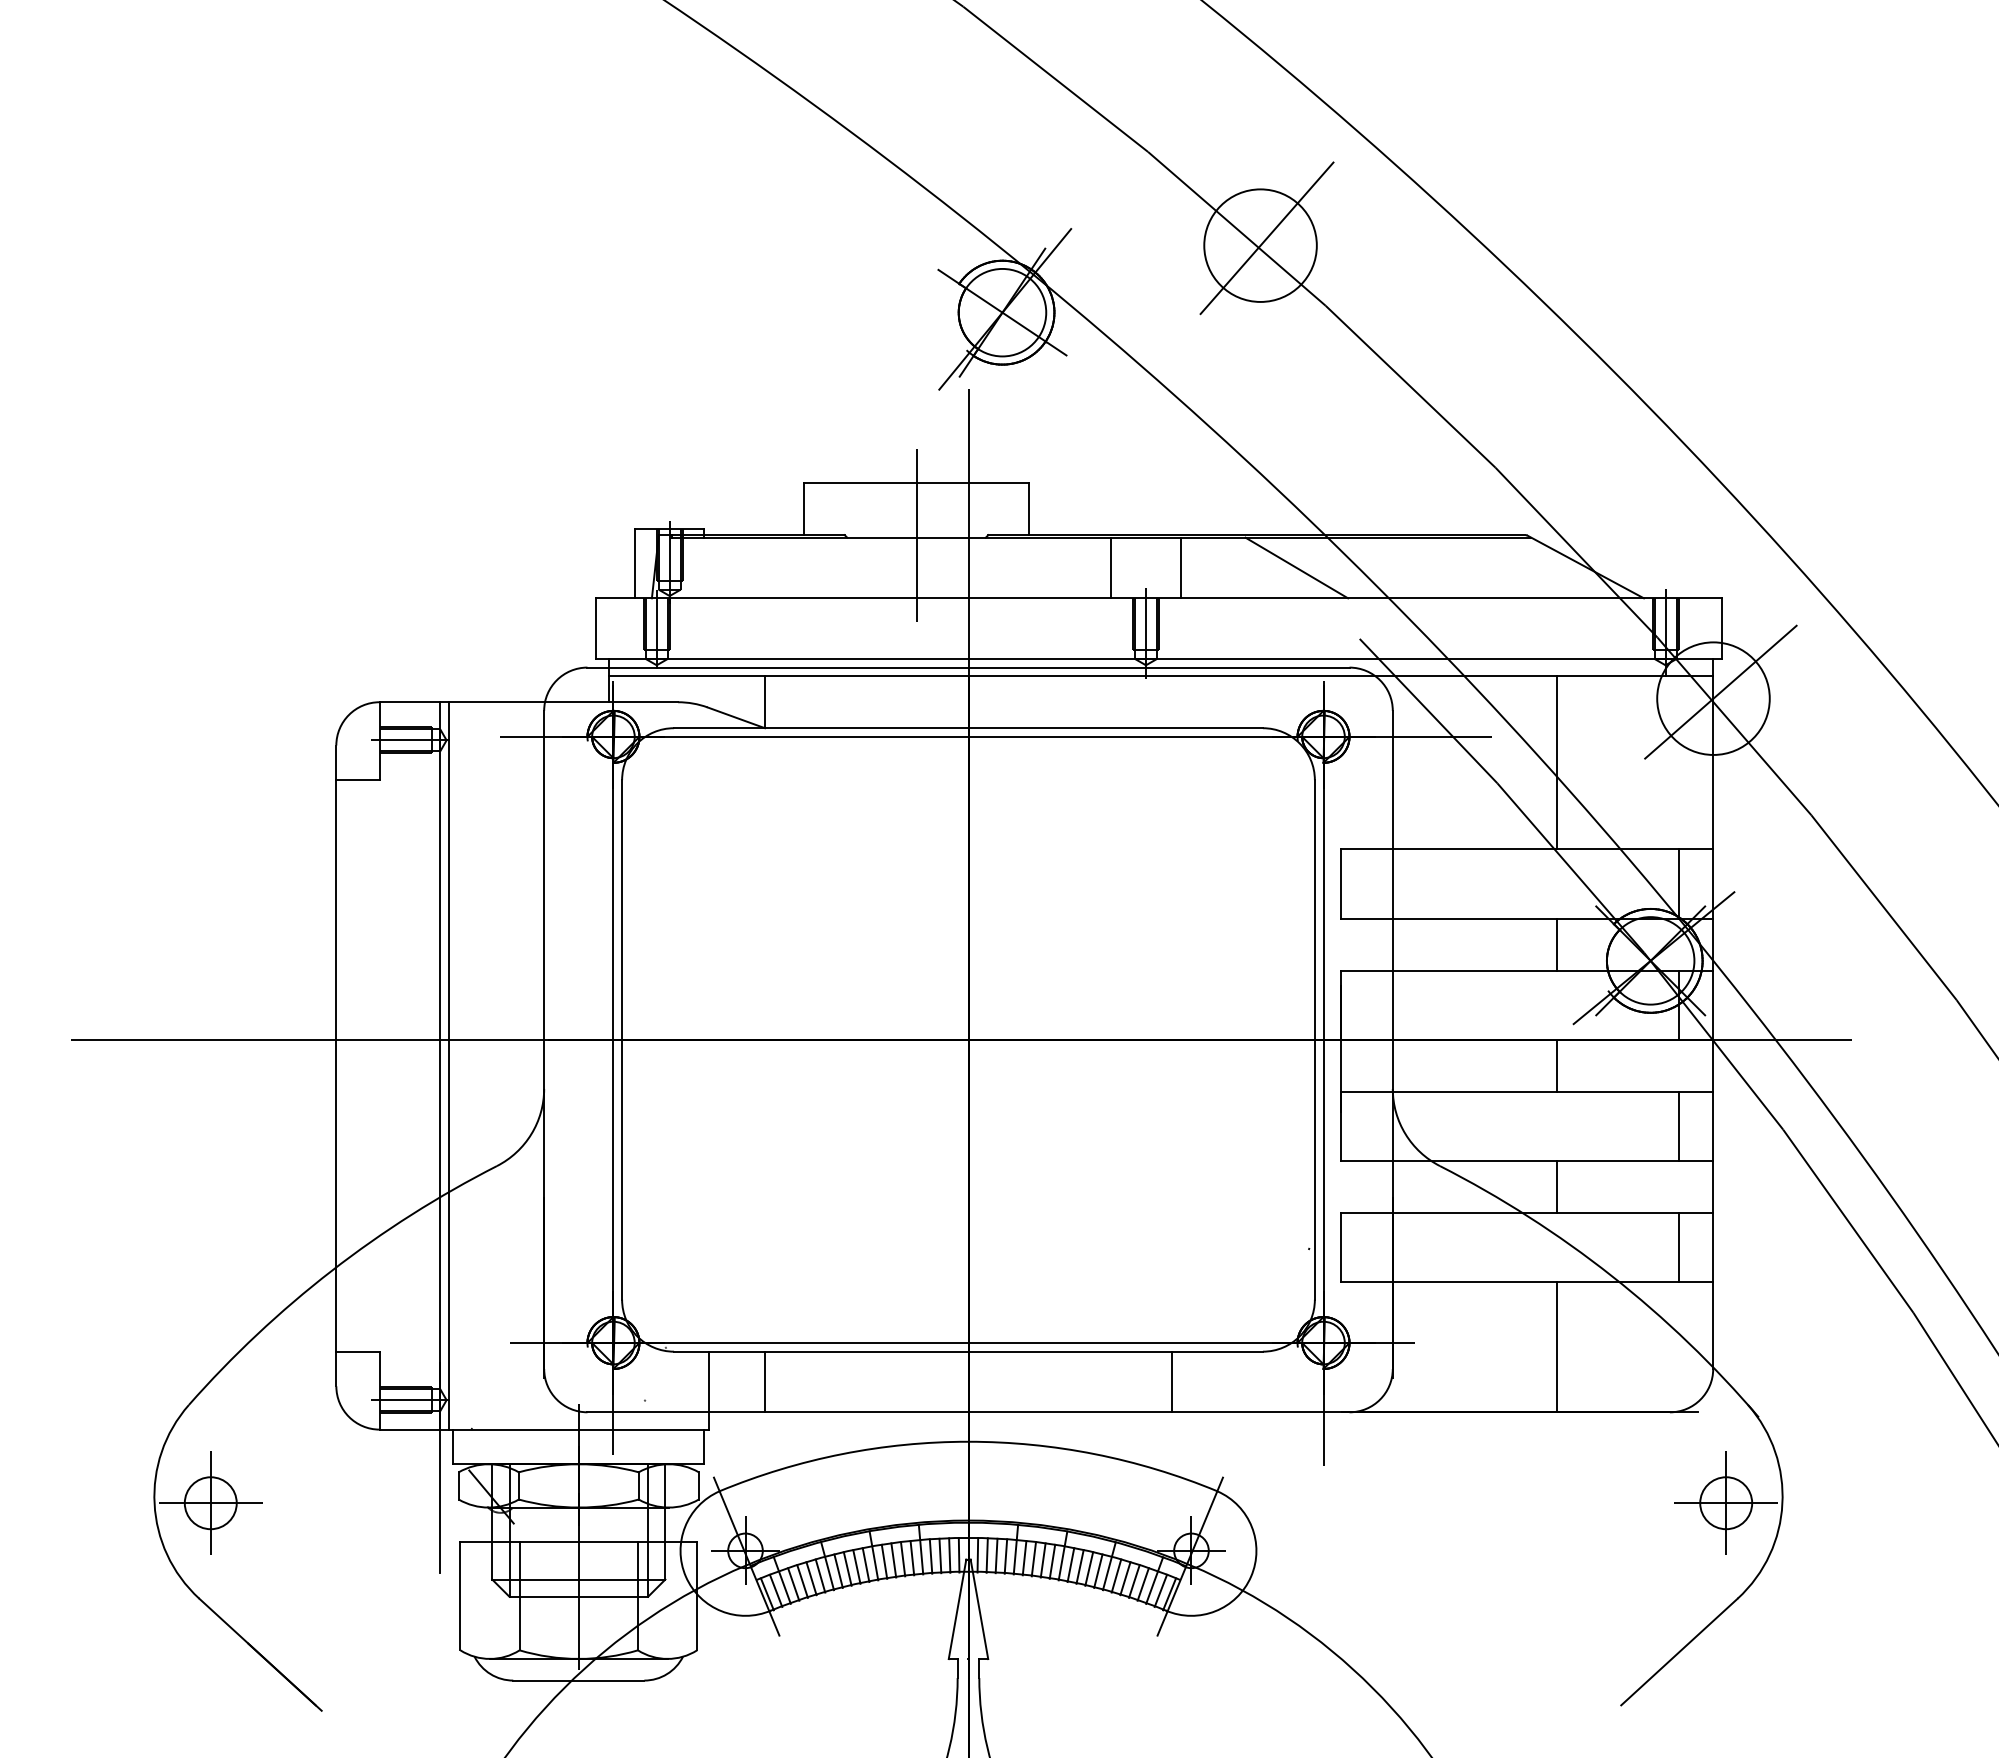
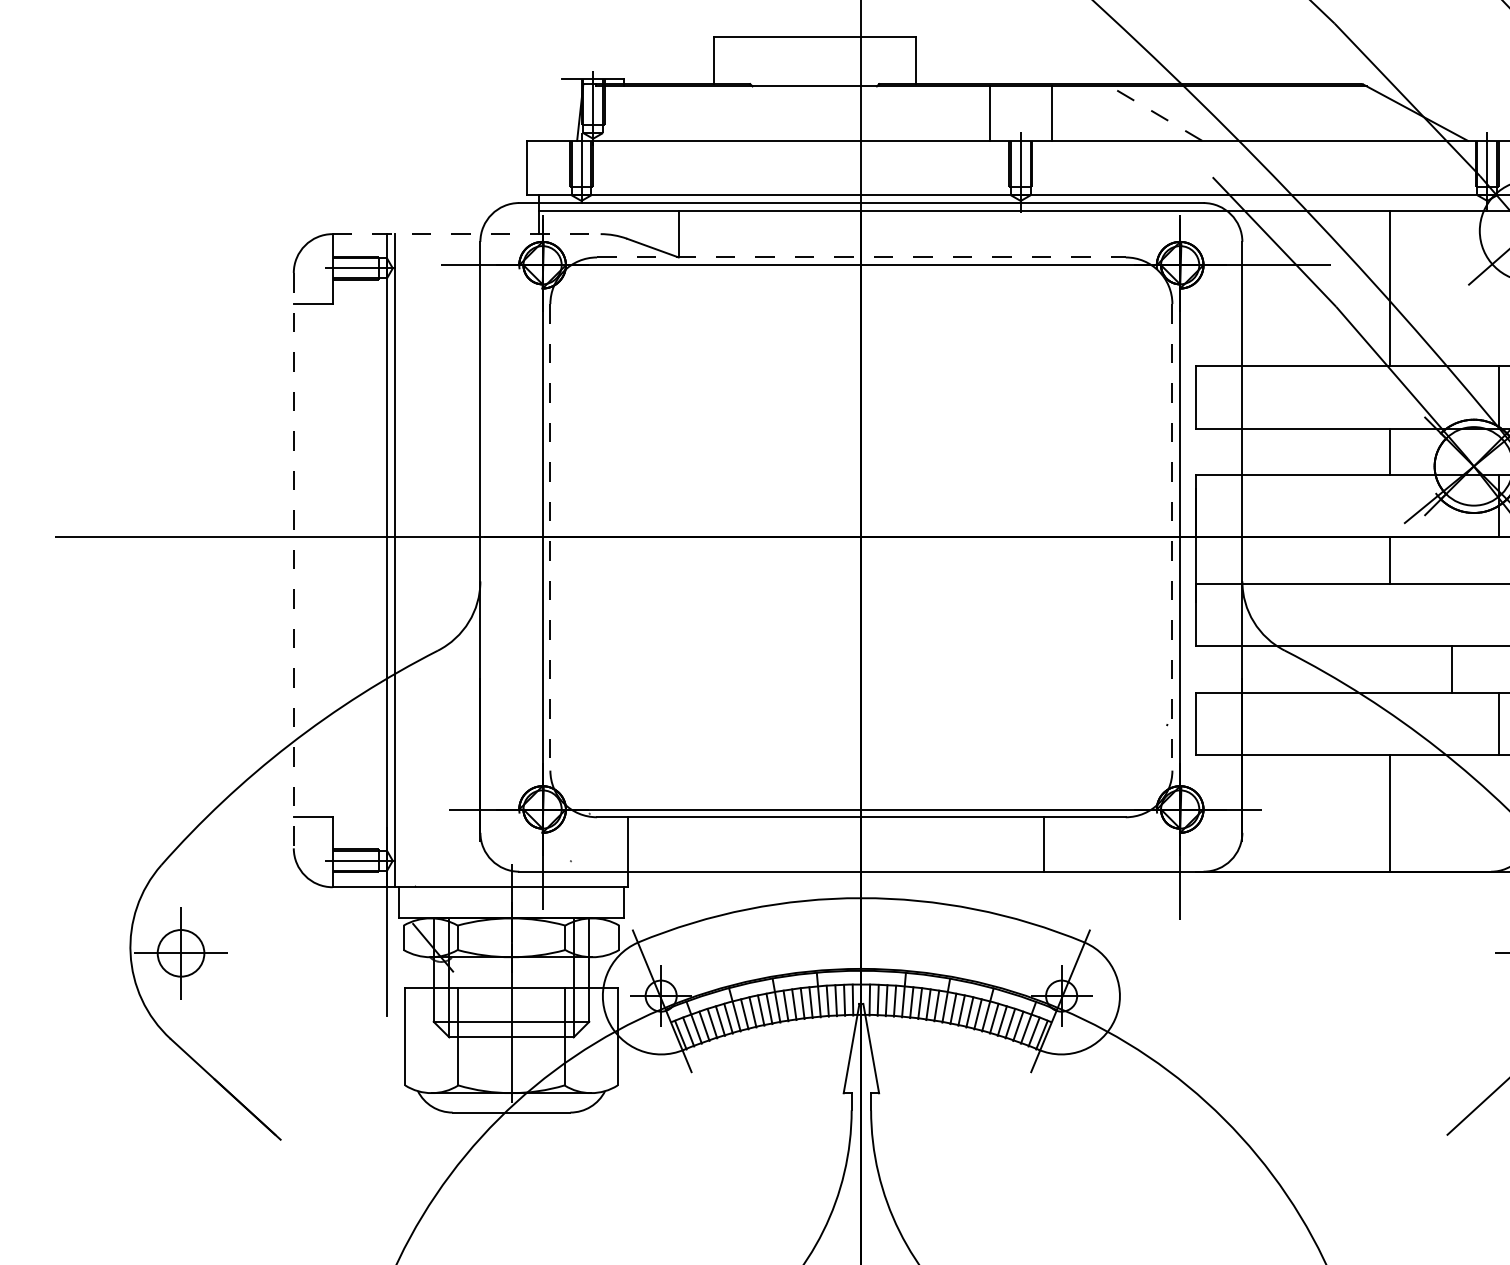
line: (916, 535) -> (814, 84), removed
line: (635, 563) -> (562, 109), removed
line: (1296, 568) -> (1155, 114), solid -> dashed
line: (529, 702) -> (467, 234), solid -> dashed
line: (968, 728) -> (861, 257), solid -> dashed
line: (622, 1039) -> (550, 536), solid -> dashed
line: (1314, 1039) -> (1172, 536), solid -> dashed
line: (336, 1066) -> (293, 561), solid -> dashed
line: (1678, 1126) -> (1498, 615), removed
line: (1557, 1187) -> (1452, 669), moved
line: (764, 1381) -> (678, 844), removed

